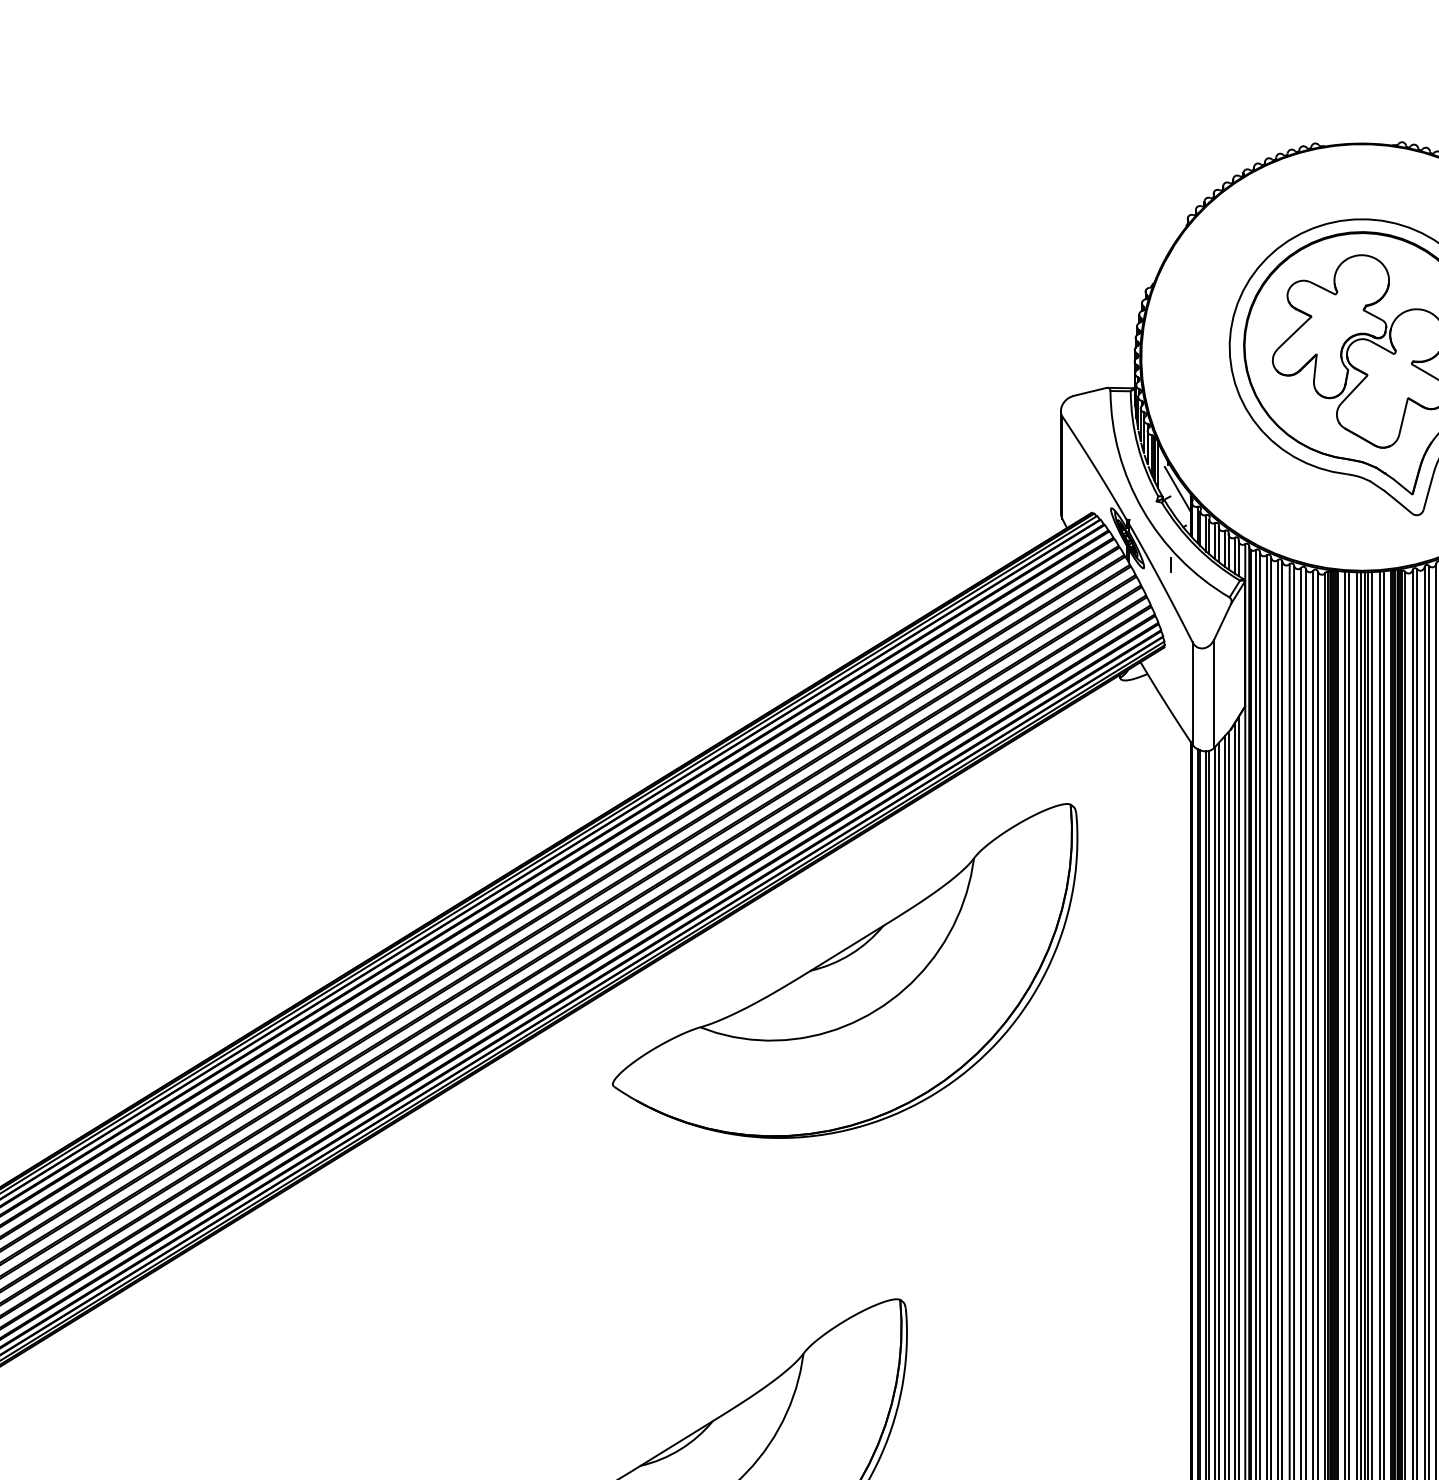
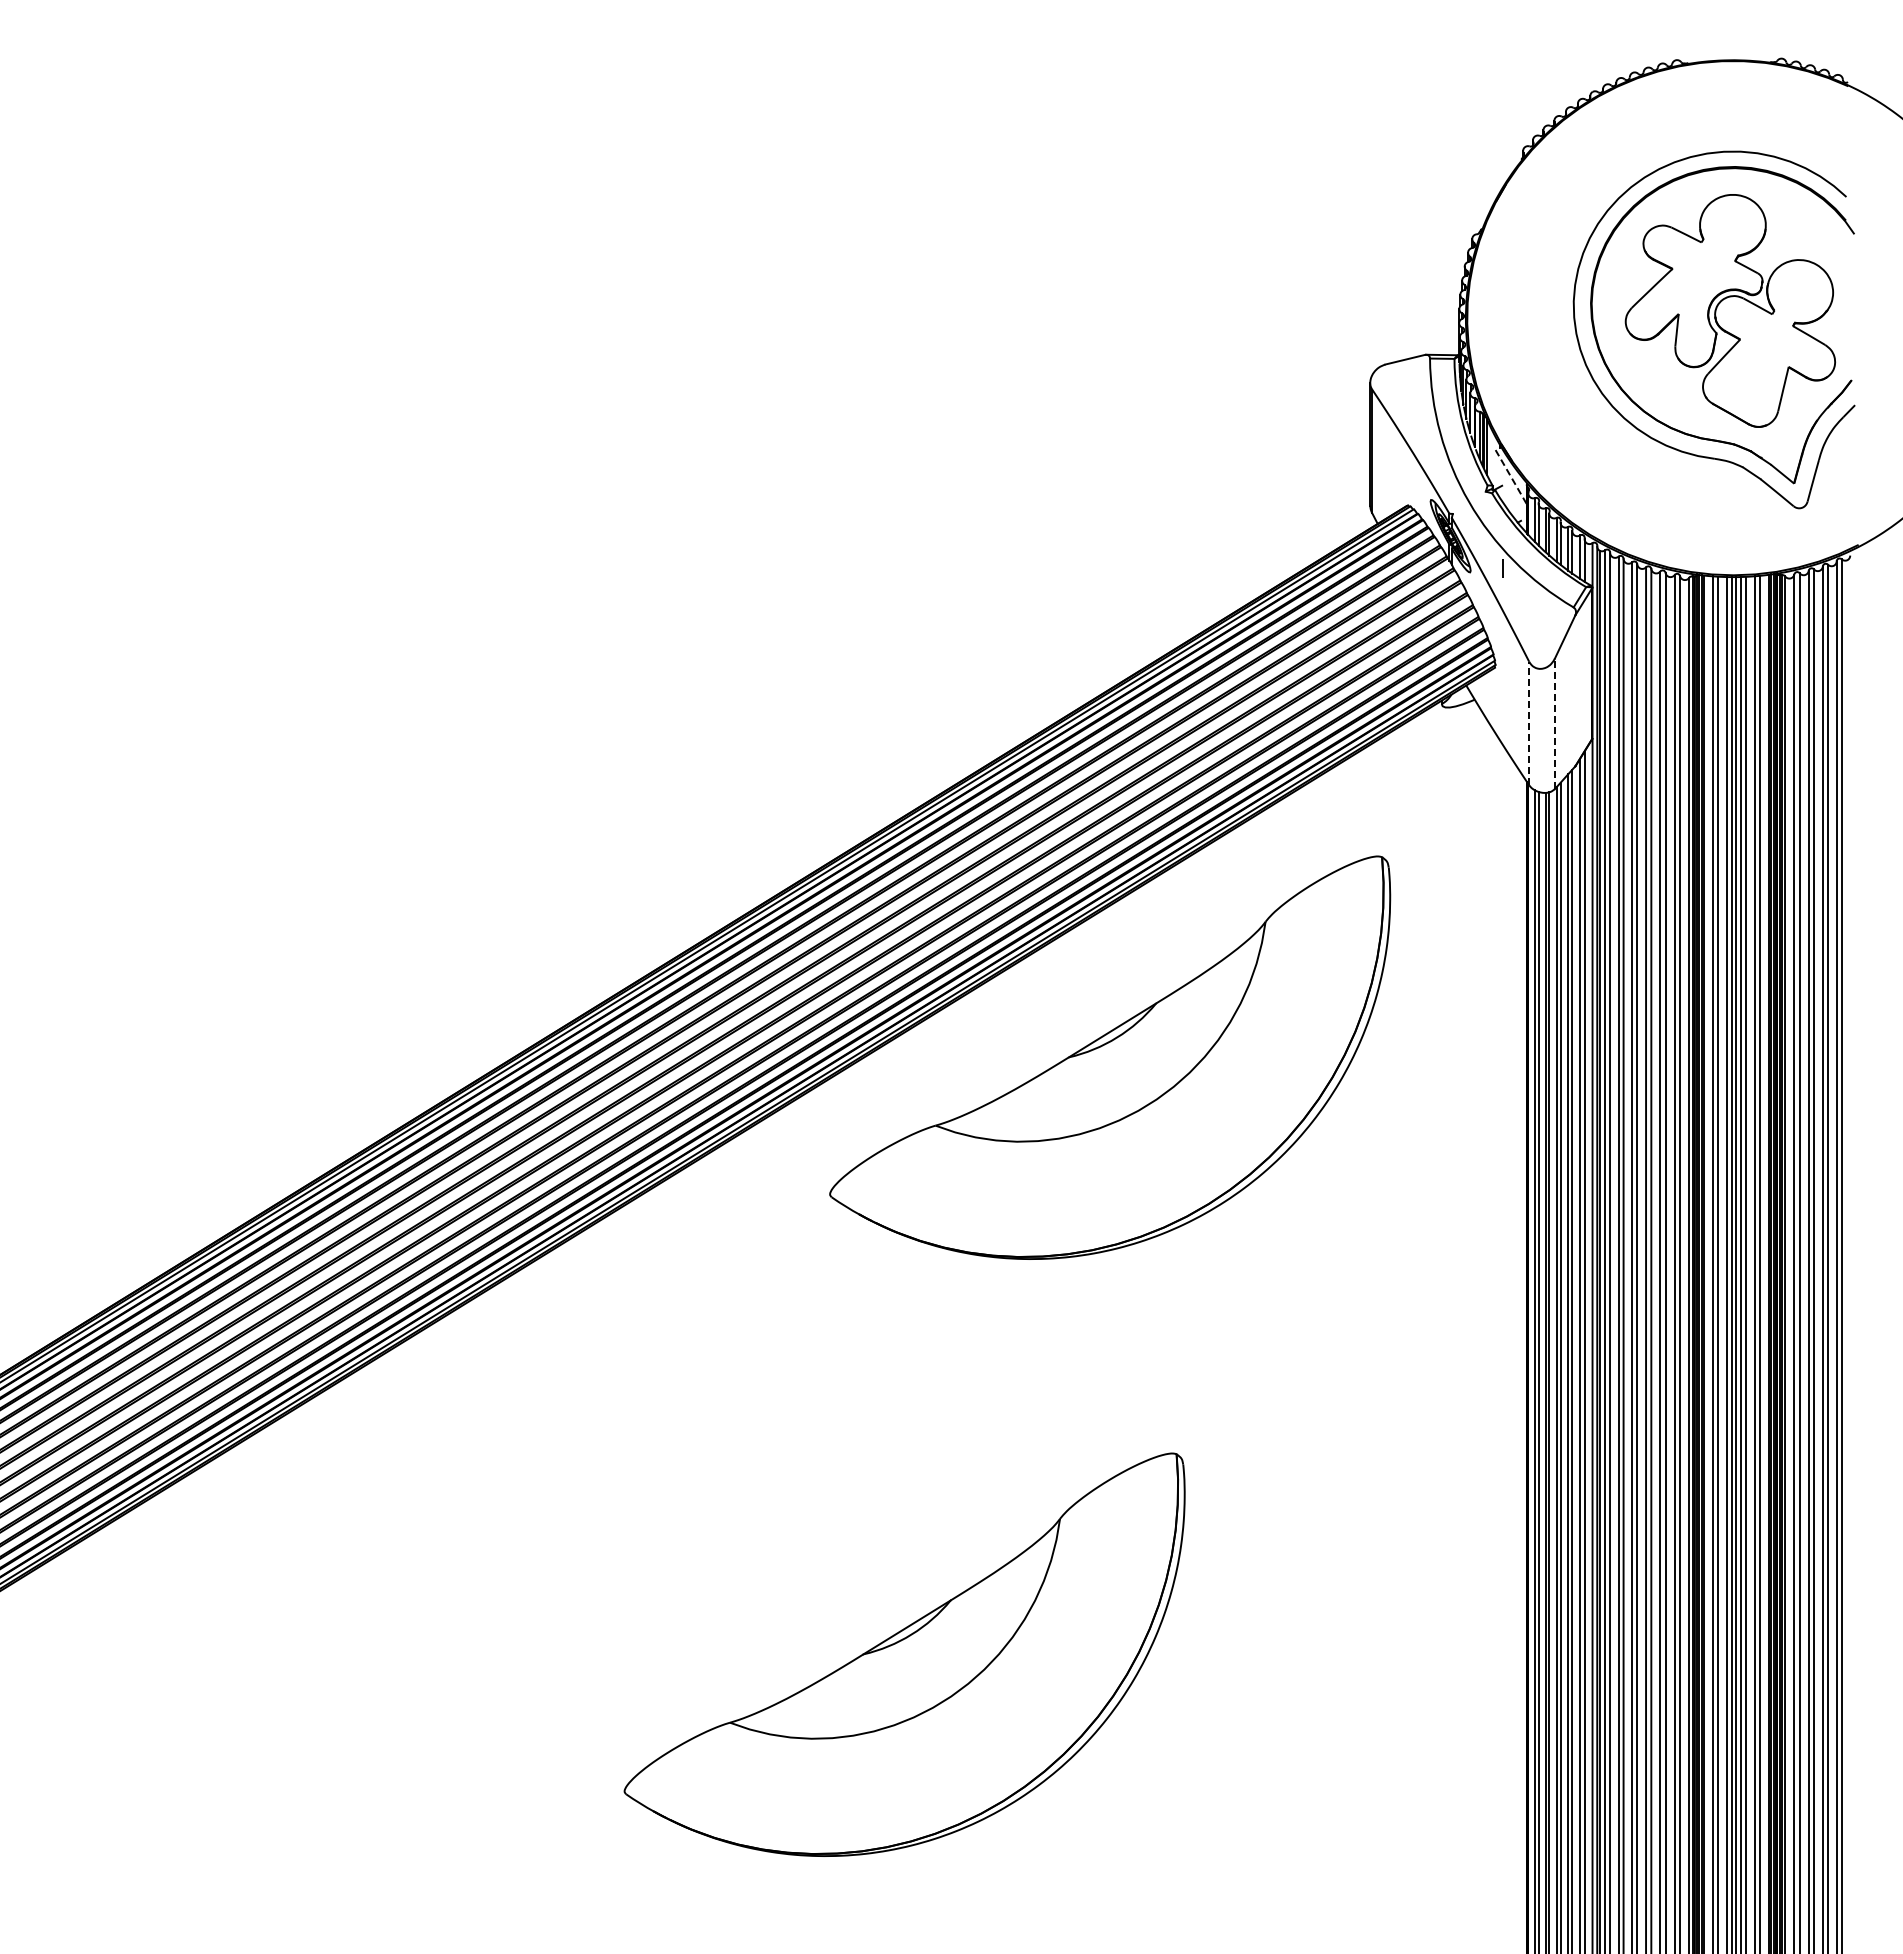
line: (1178, 489) -> (1511, 477), solid -> dashed
line: (1192, 693) -> (1529, 723), solid -> dashed
line: (1214, 693) -> (1555, 723), solid -> dashed

